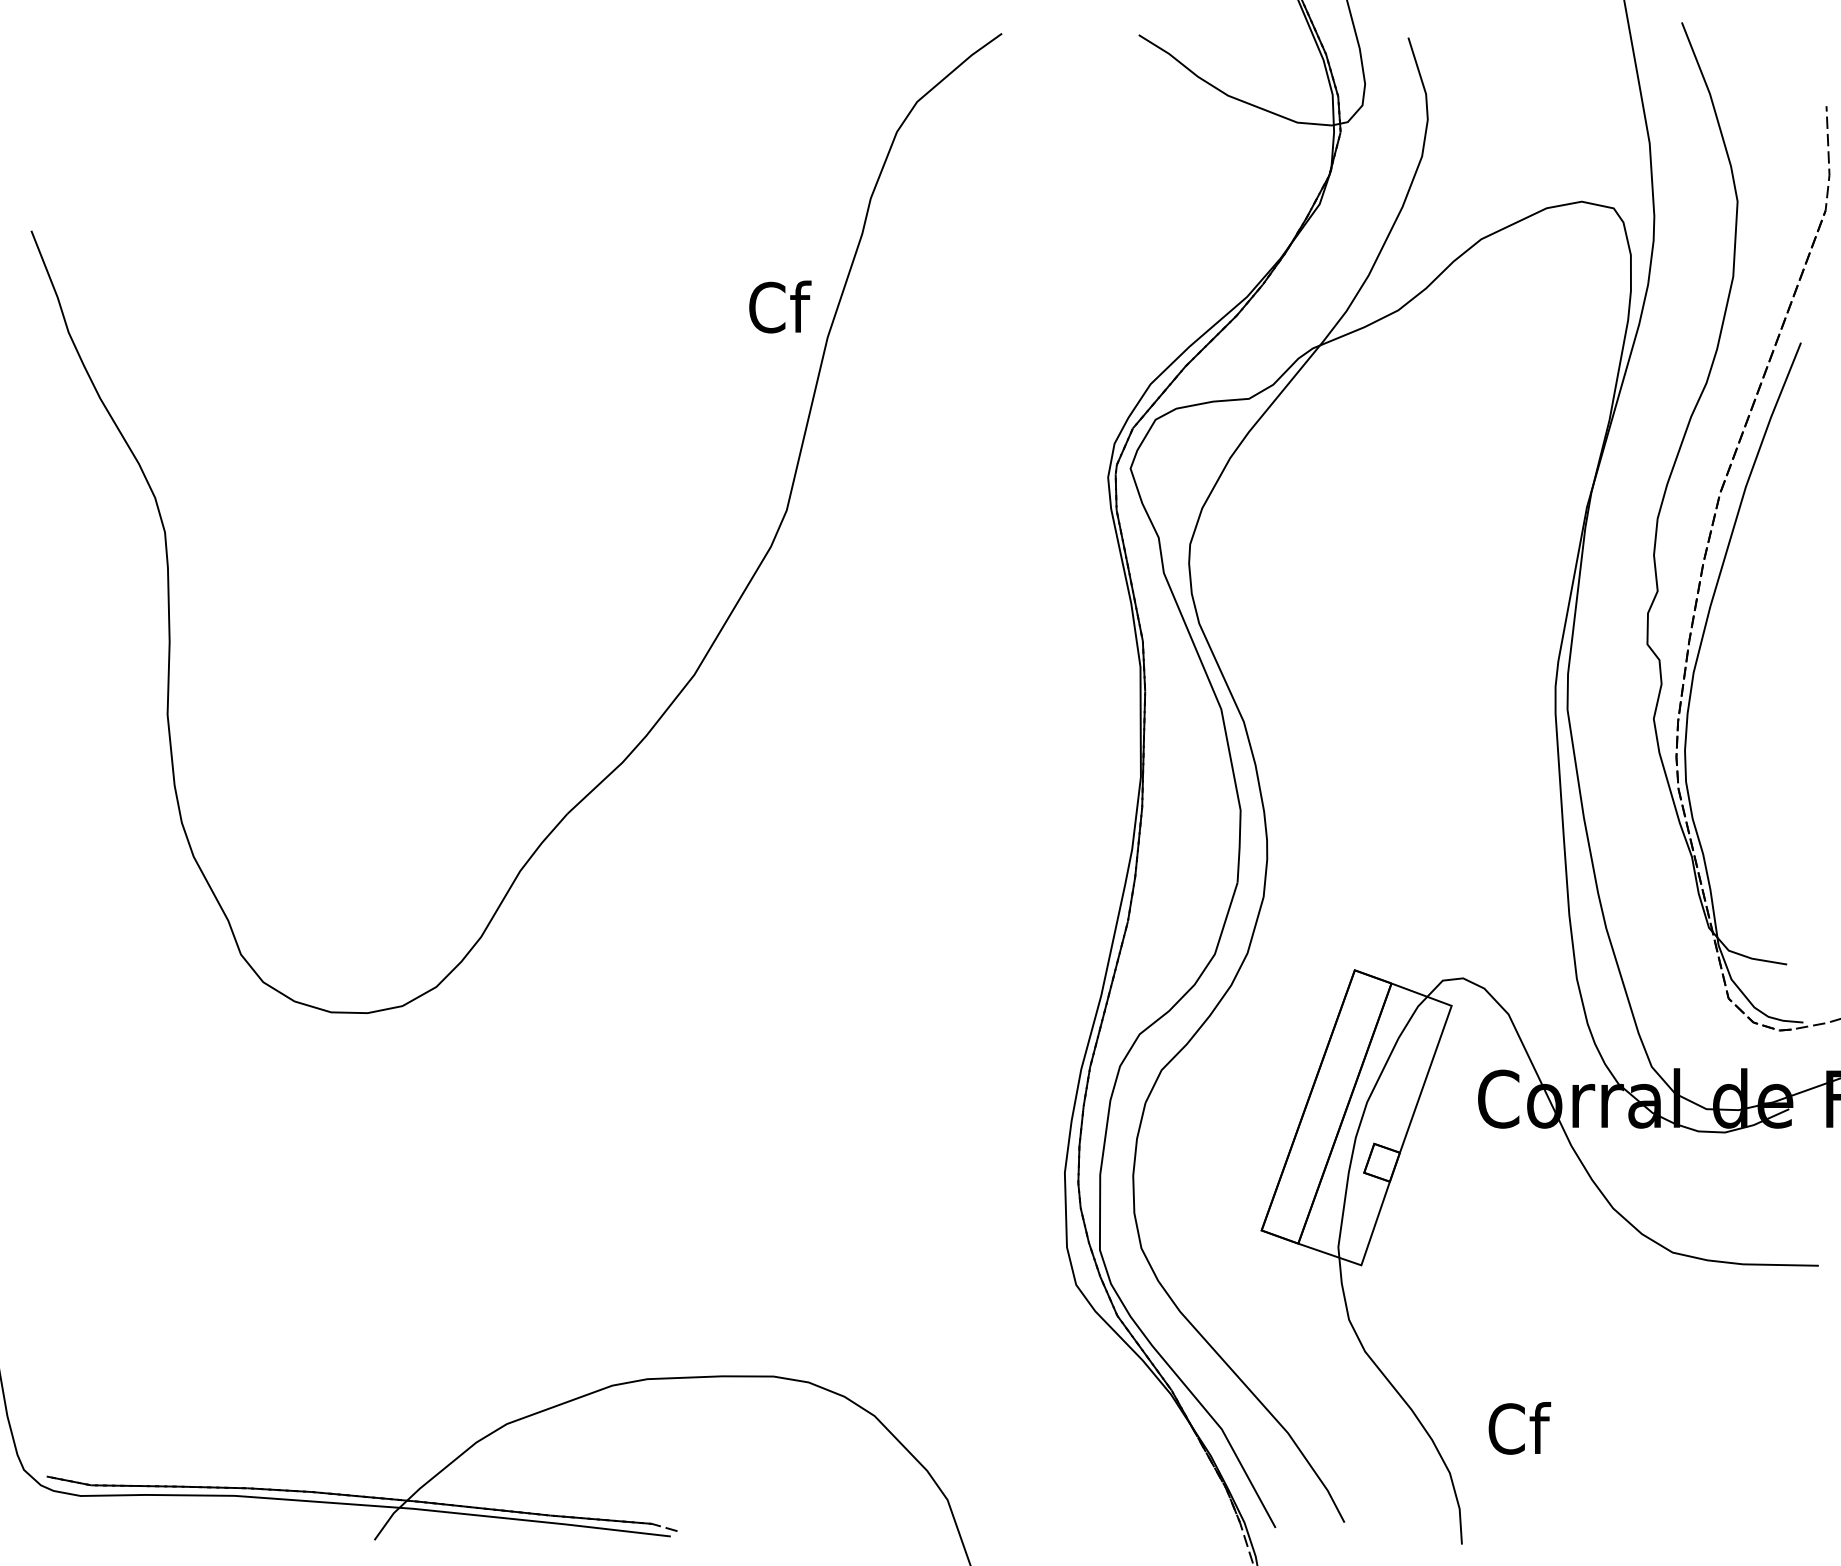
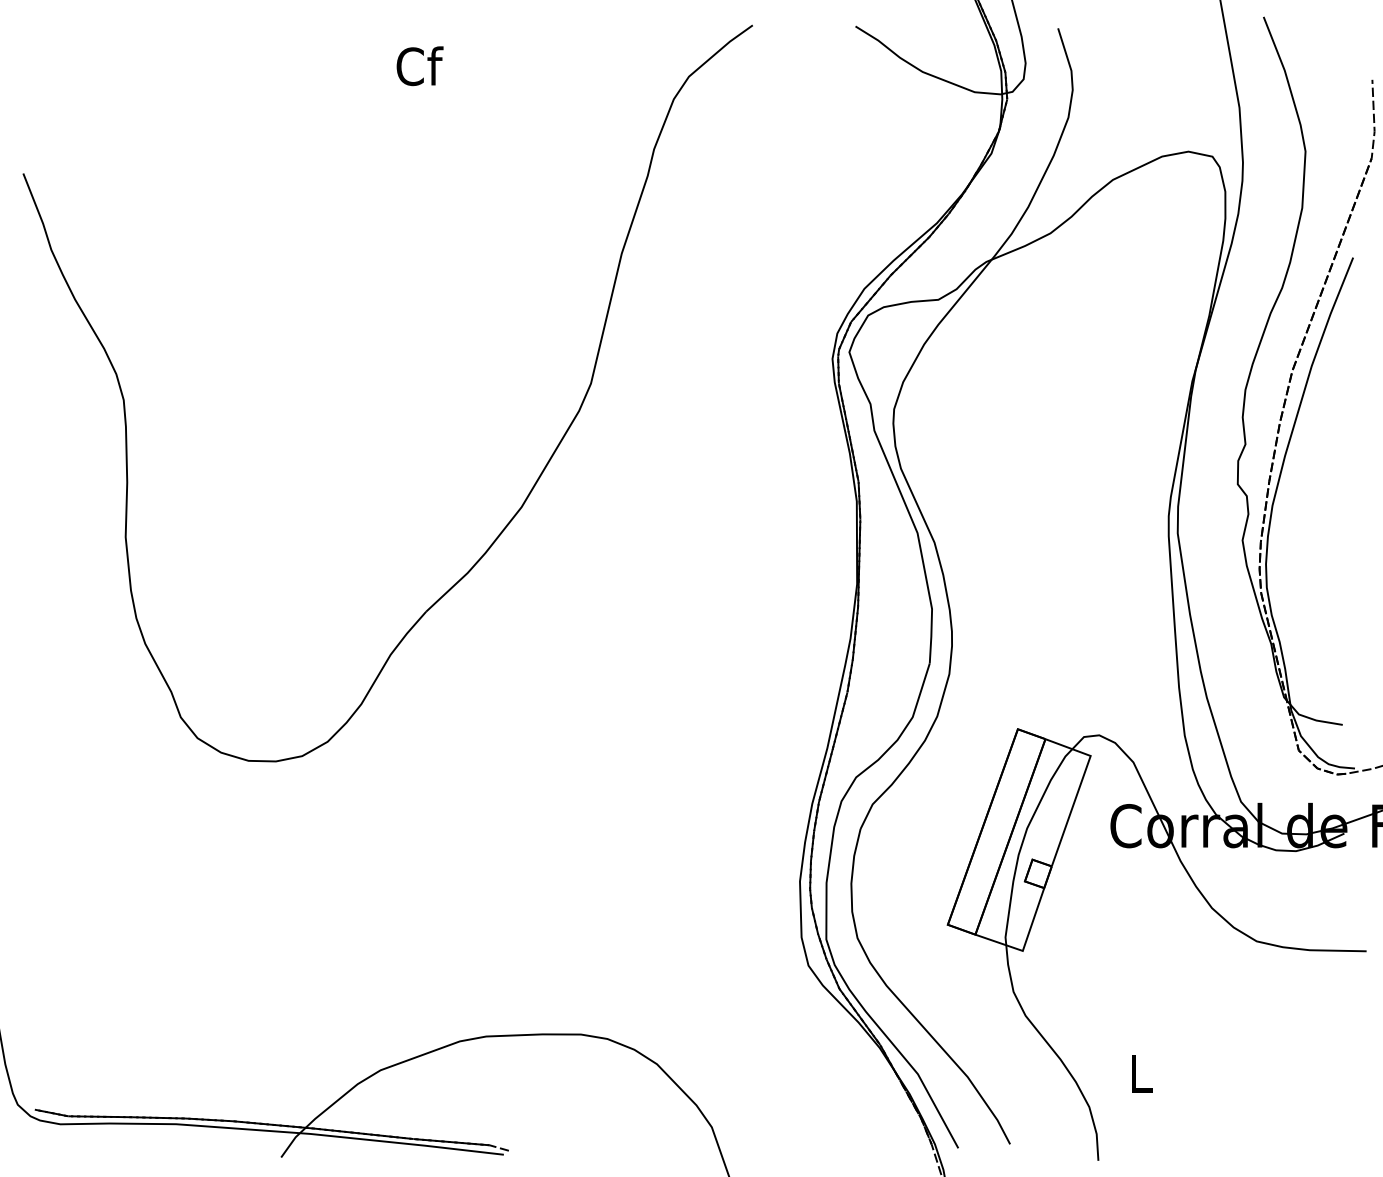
text: (780, 306) -> (420, 65), moved
text: (1519, 1428) -> (1141, 1073), Cf -> L

